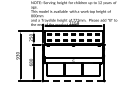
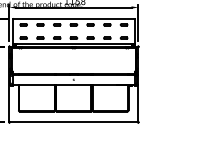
line: (73, 80) -> (73, 121), dashed -> solid

